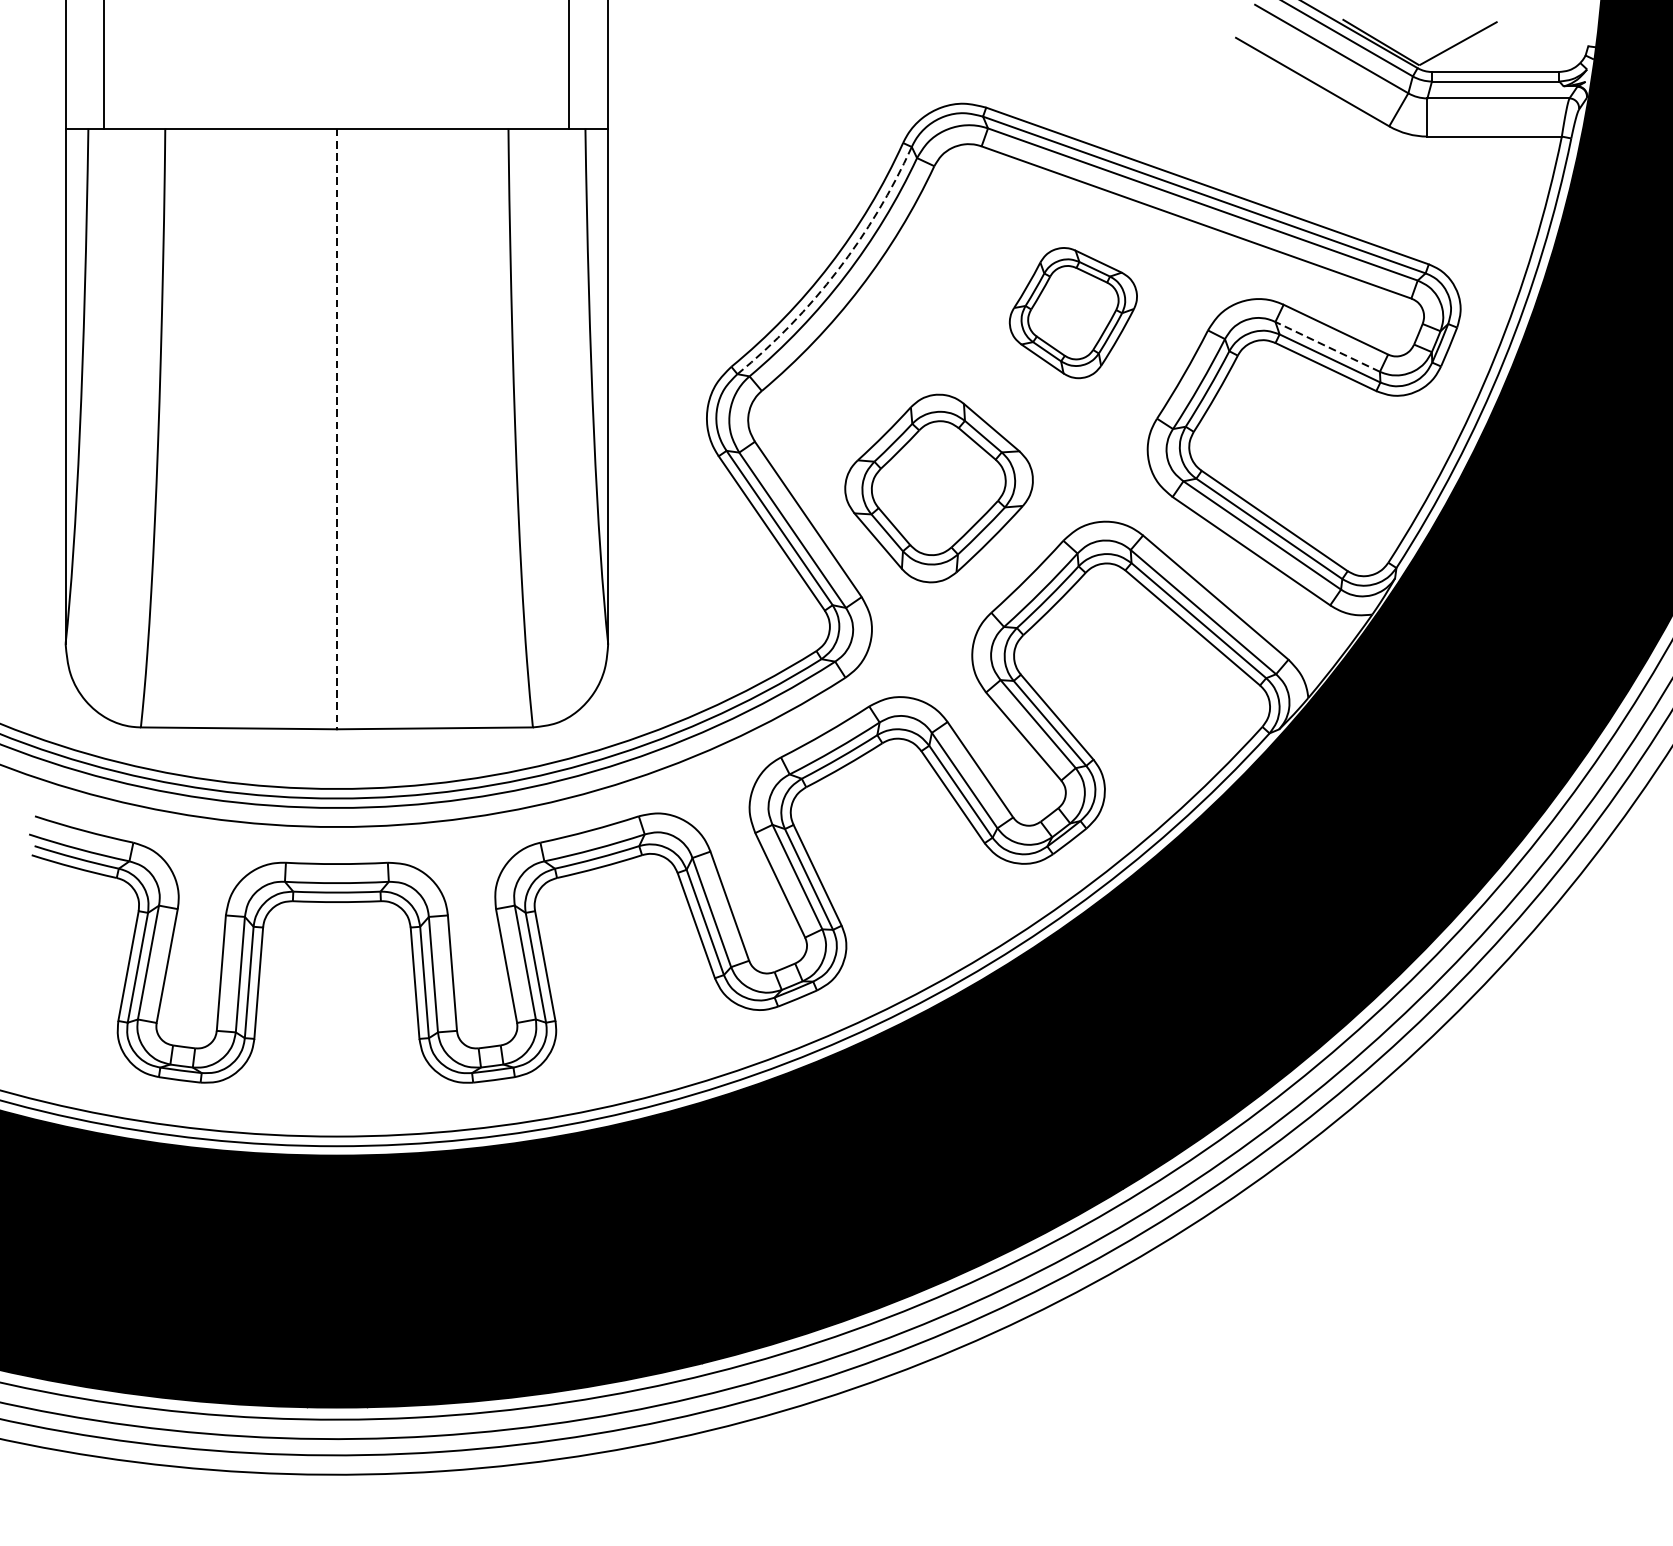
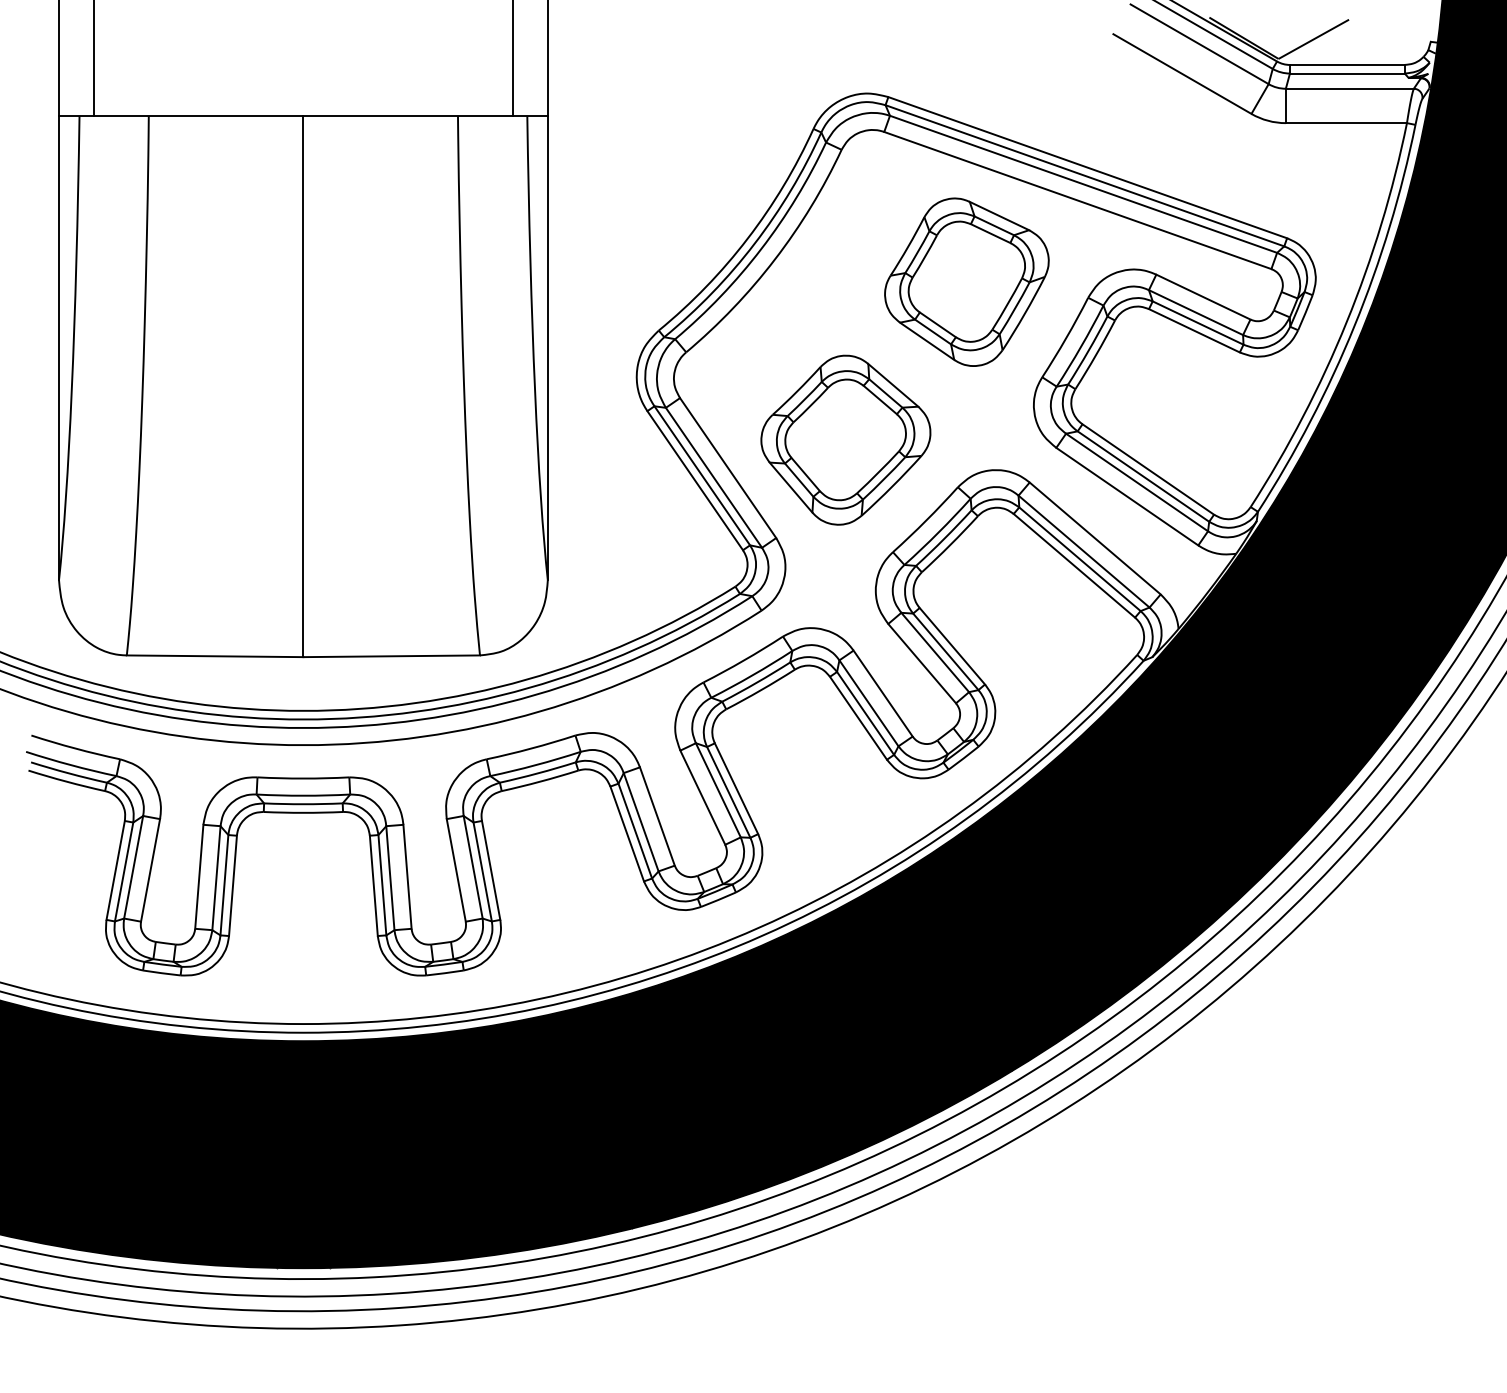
arc: (837, 270) -> (754, 243), dashed -> solid
part: (1072, 312) -> (966, 281), size x1.43
line: (1327, 346) -> (1195, 312), dashed -> solid
line: (336, 428) -> (303, 386), dashed -> solid

